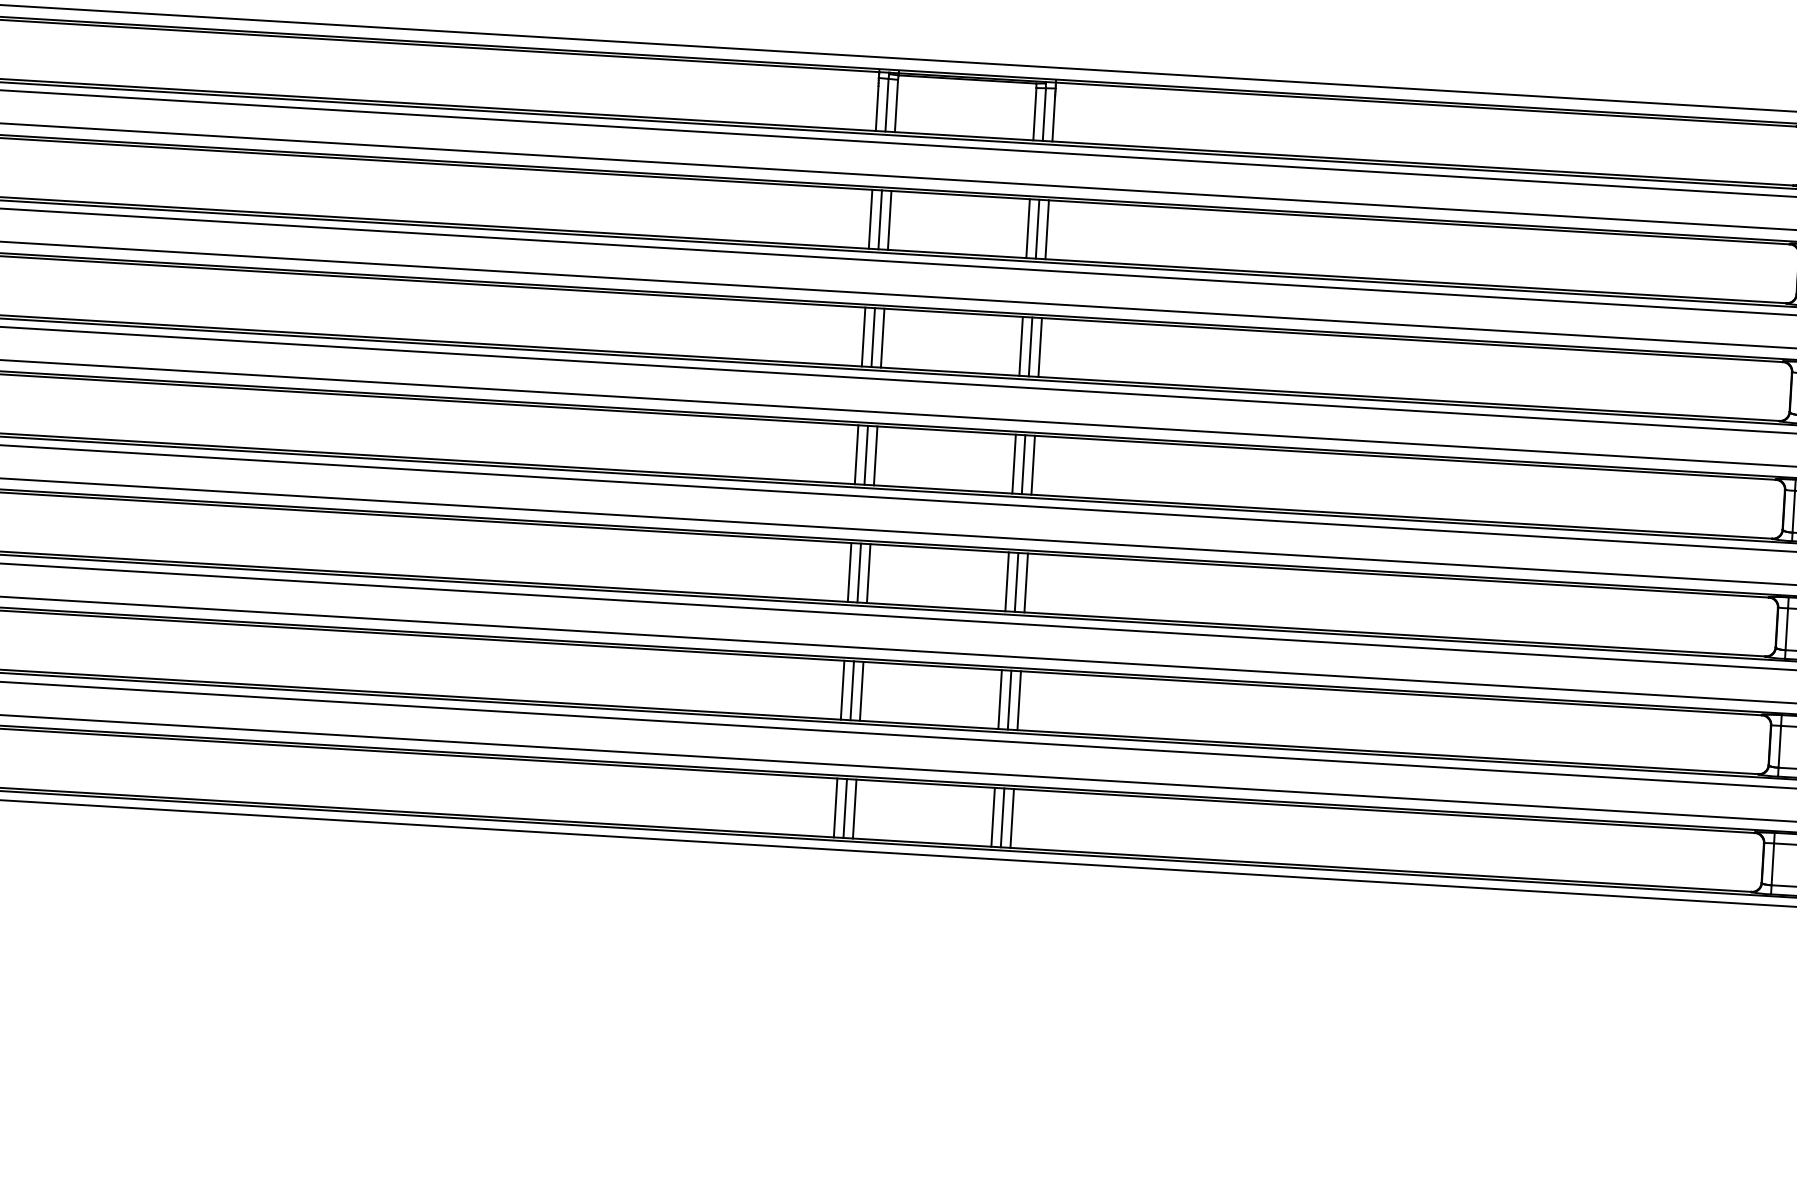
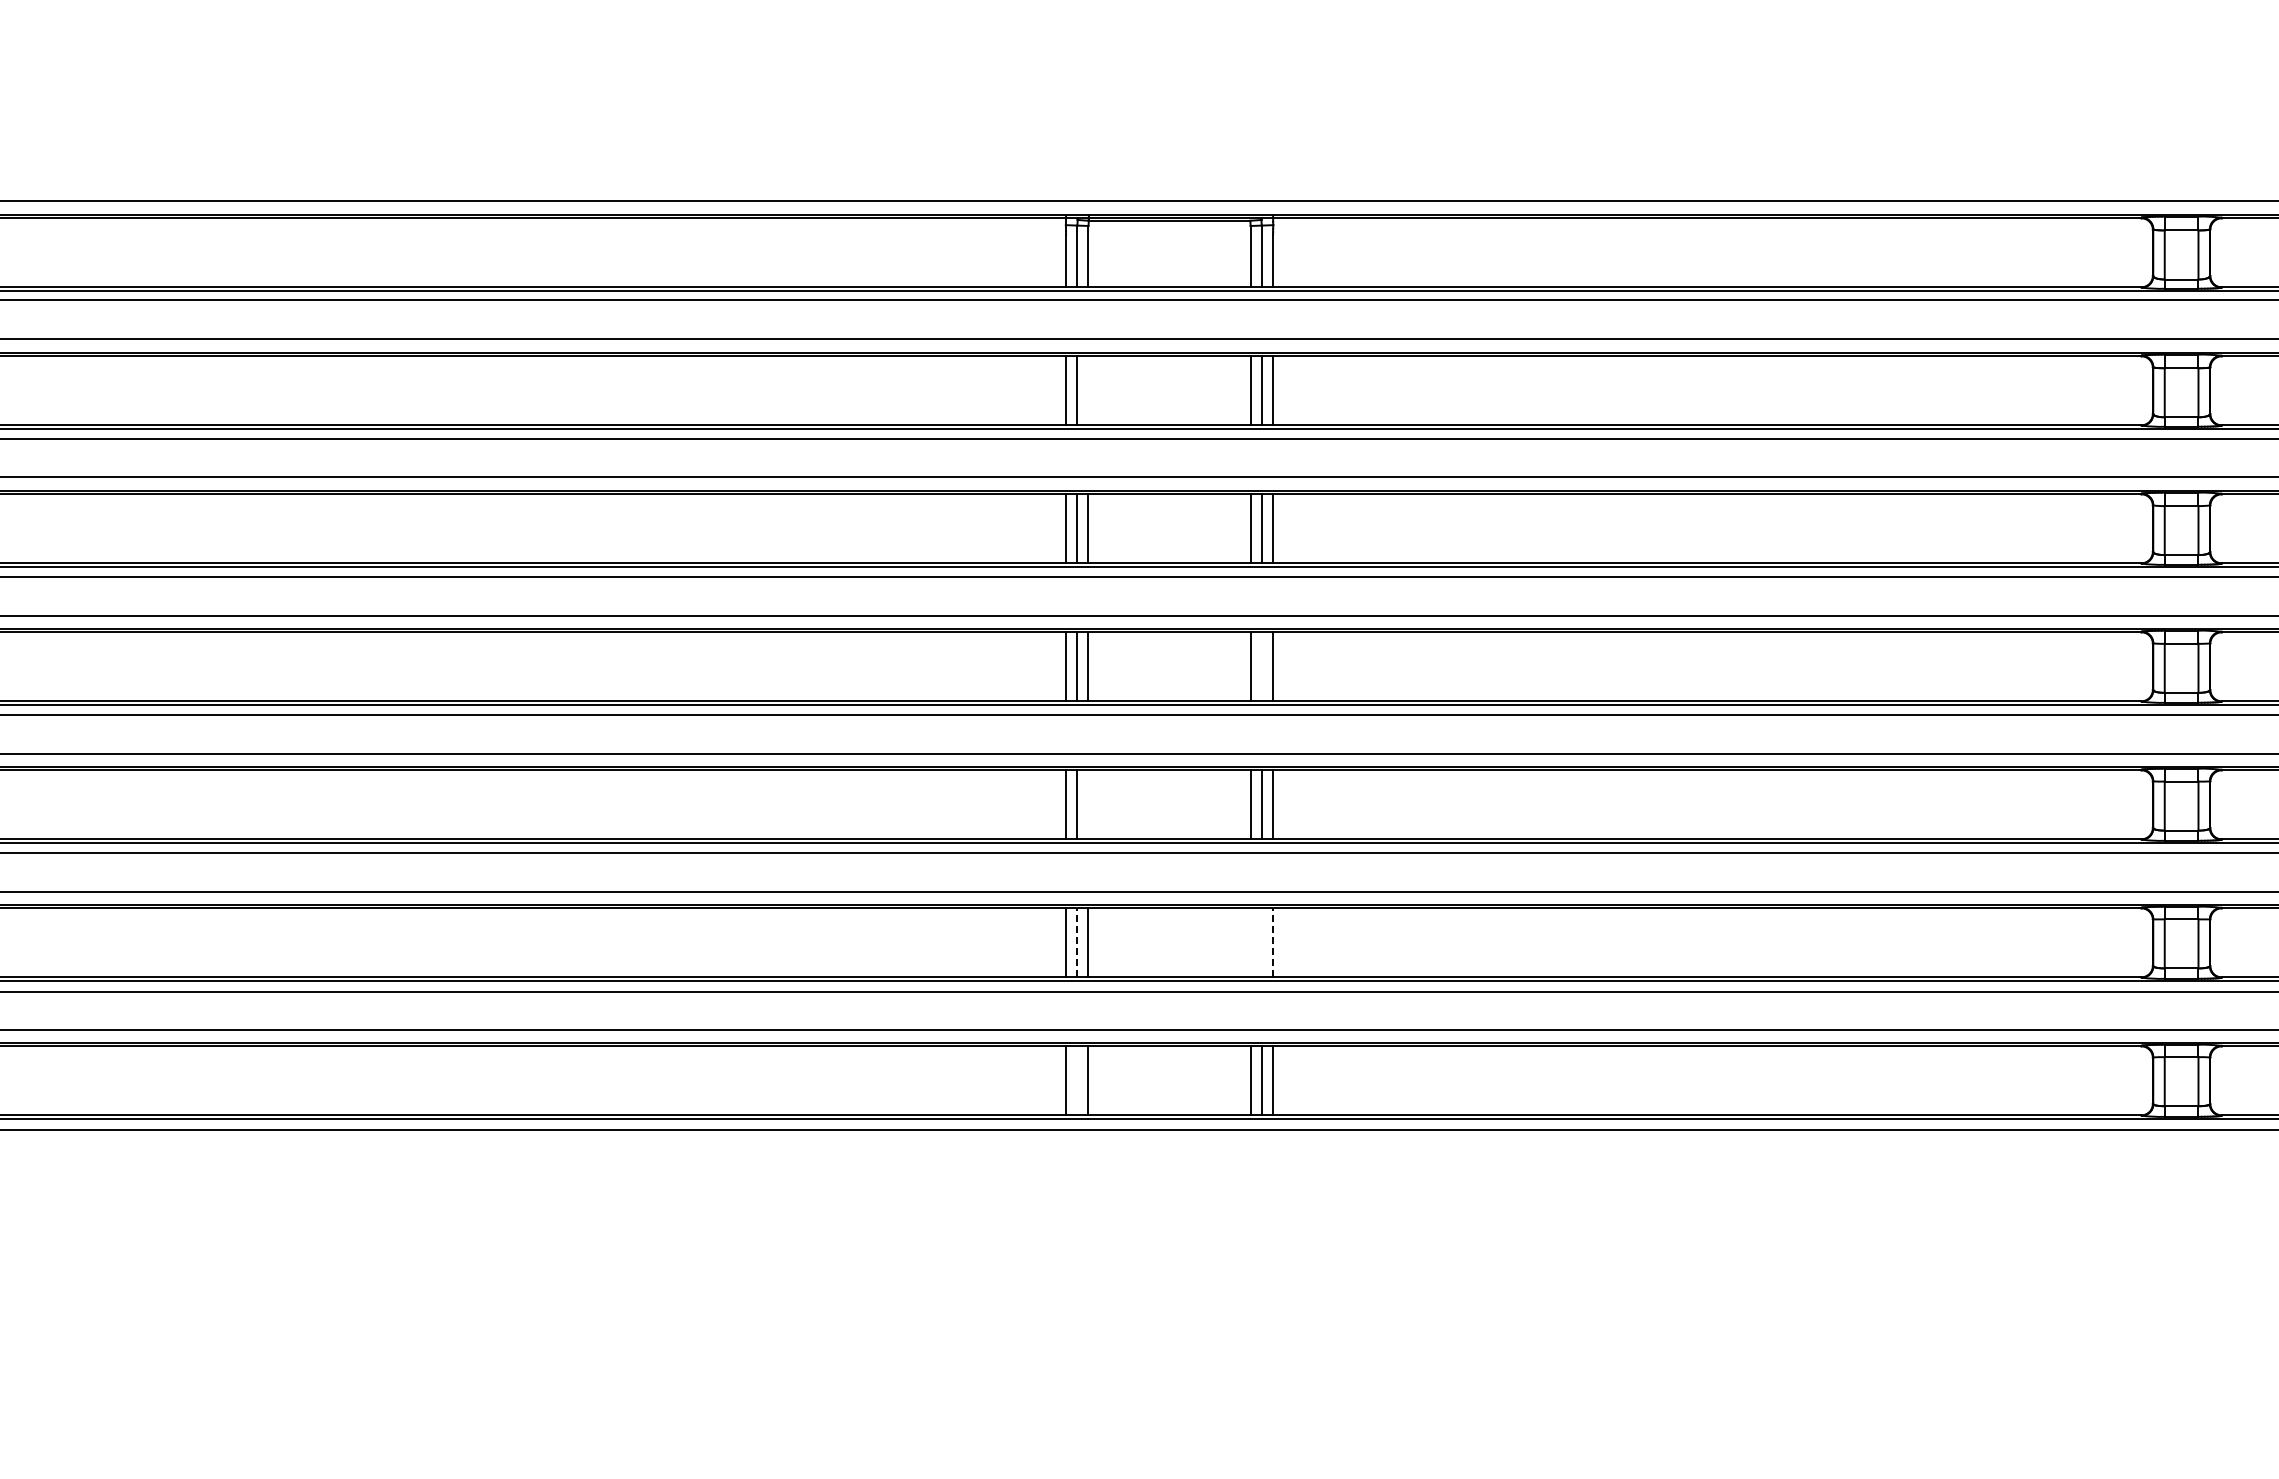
line: (889, 220) -> (1088, 390), removed
line: (1023, 464) -> (1261, 666), removed
line: (868, 573) -> (1088, 804), removed
line: (852, 690) -> (1077, 942), solid -> dashed
line: (999, 699) -> (1250, 942), removed
line: (1009, 699) -> (1261, 942), removed
line: (1019, 700) -> (1273, 942), solid -> dashed
line: (845, 808) -> (1077, 1080), removed

